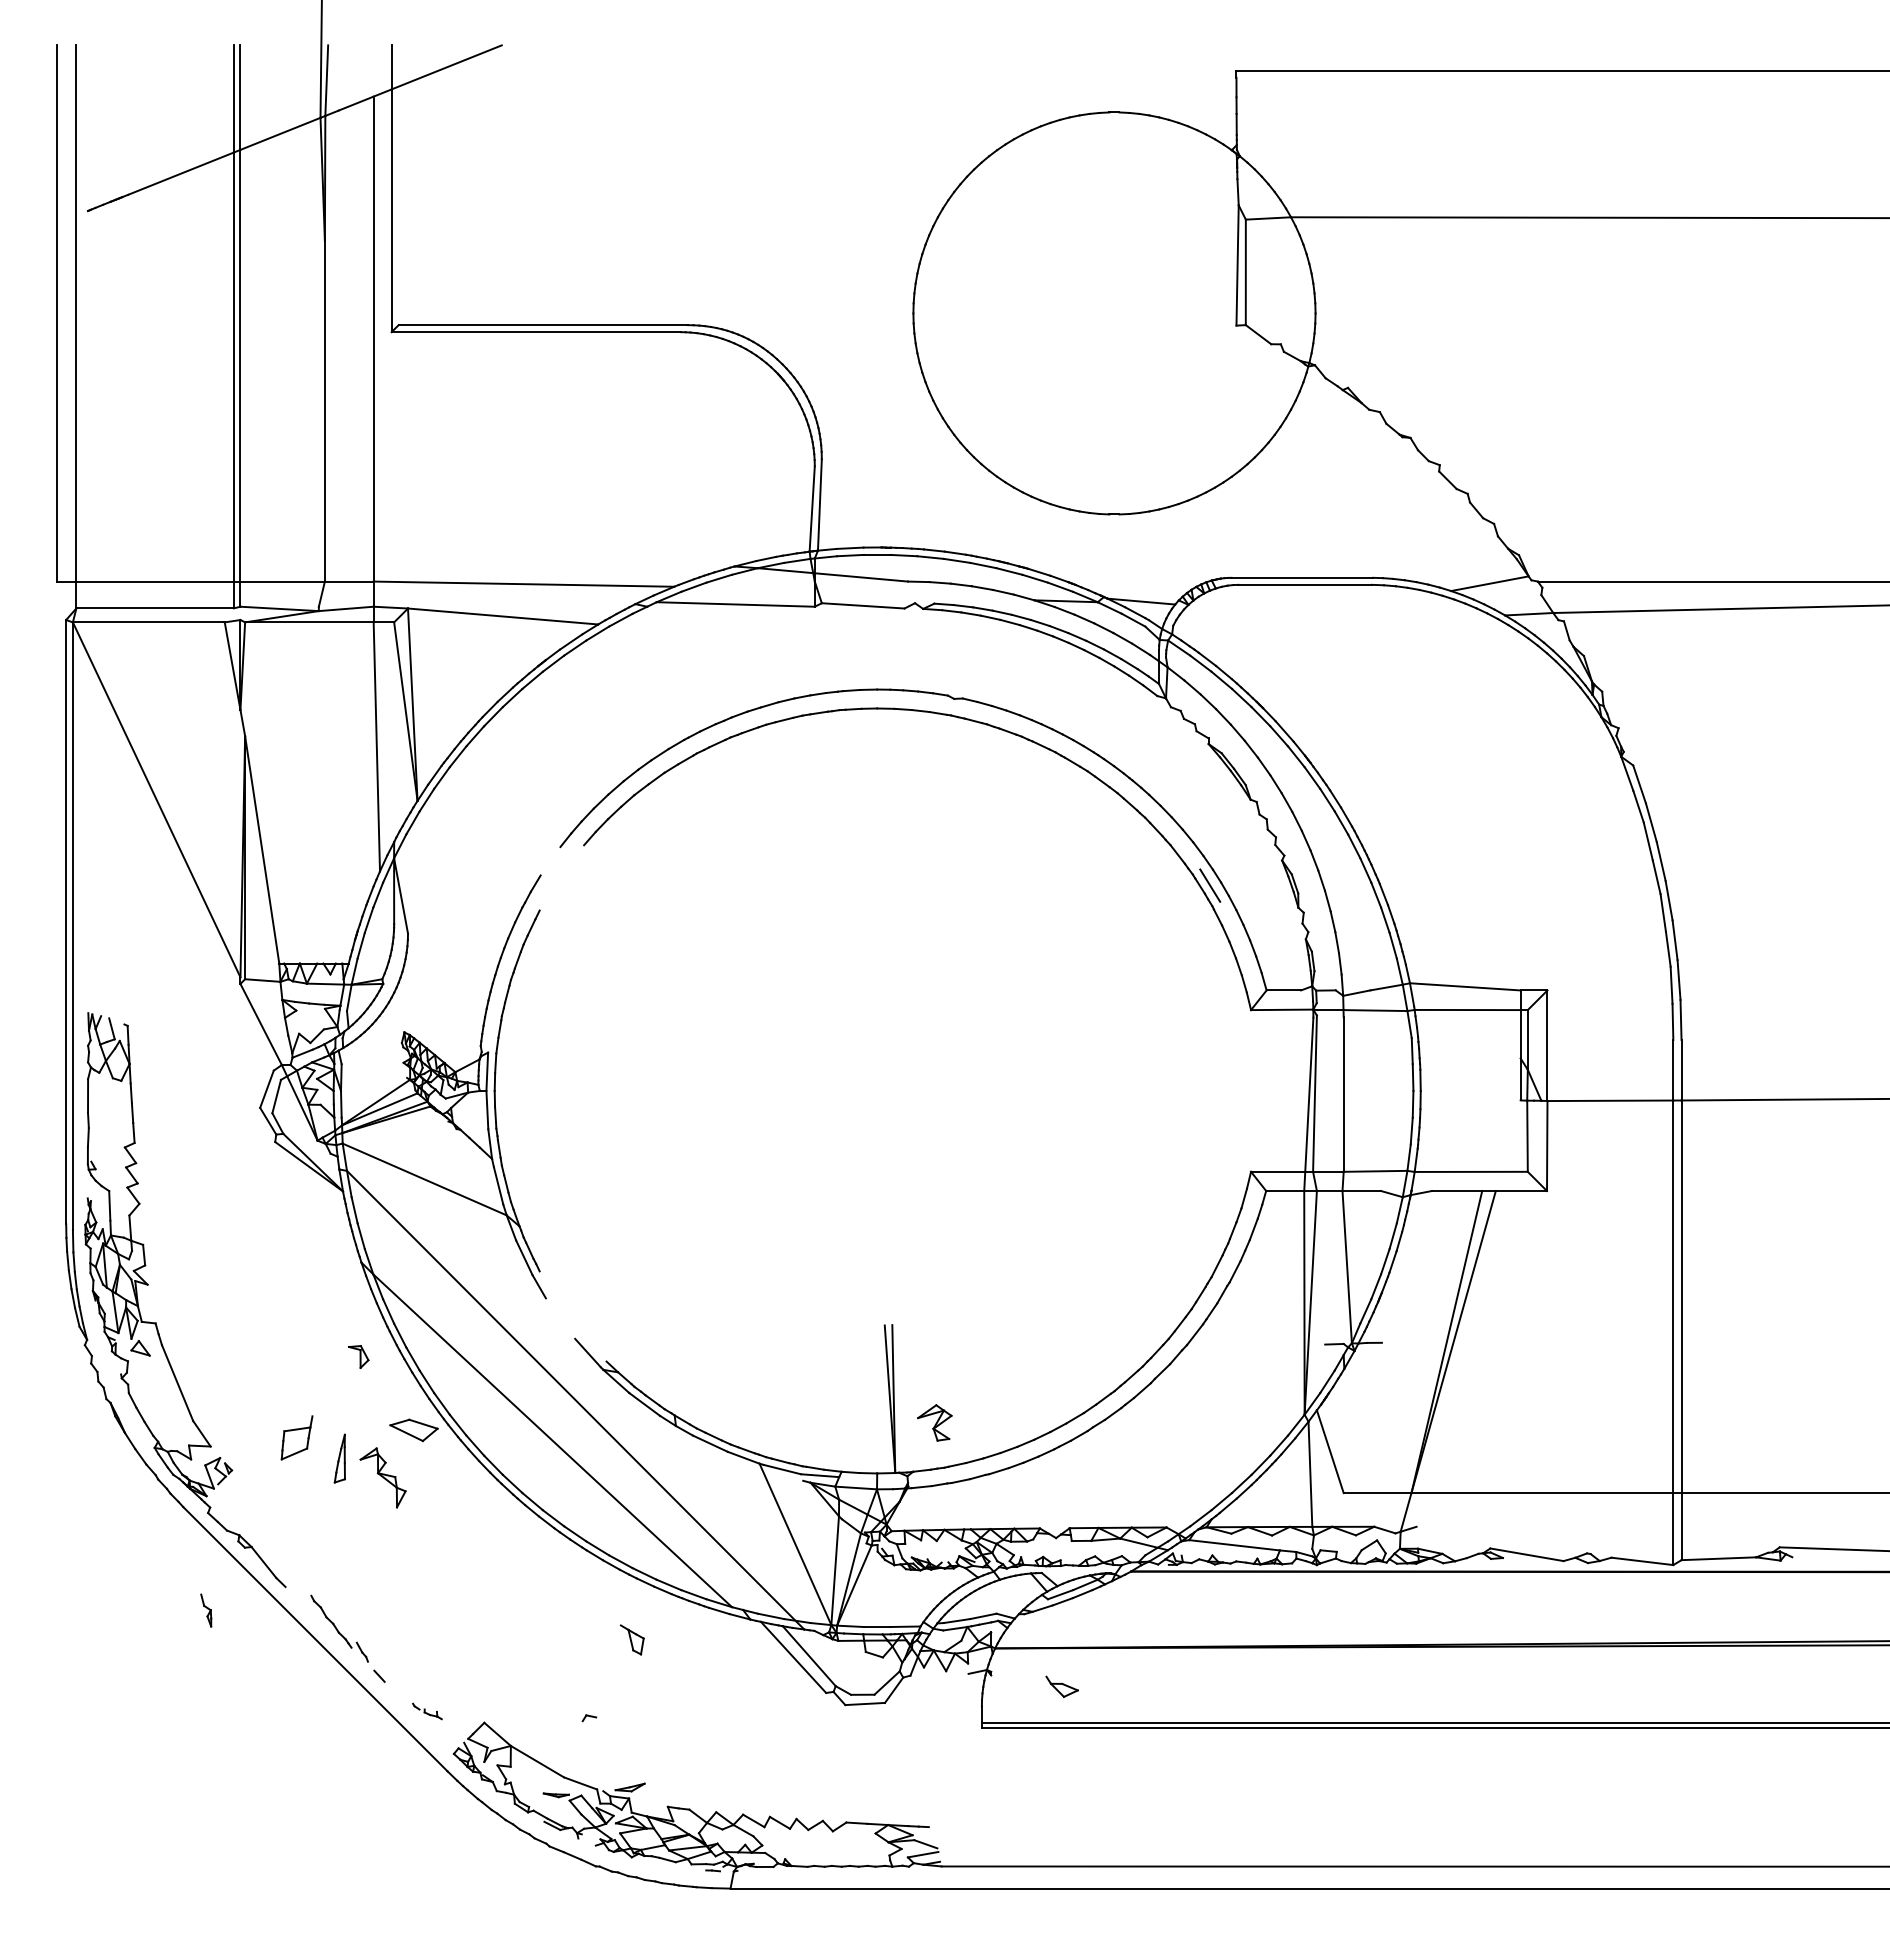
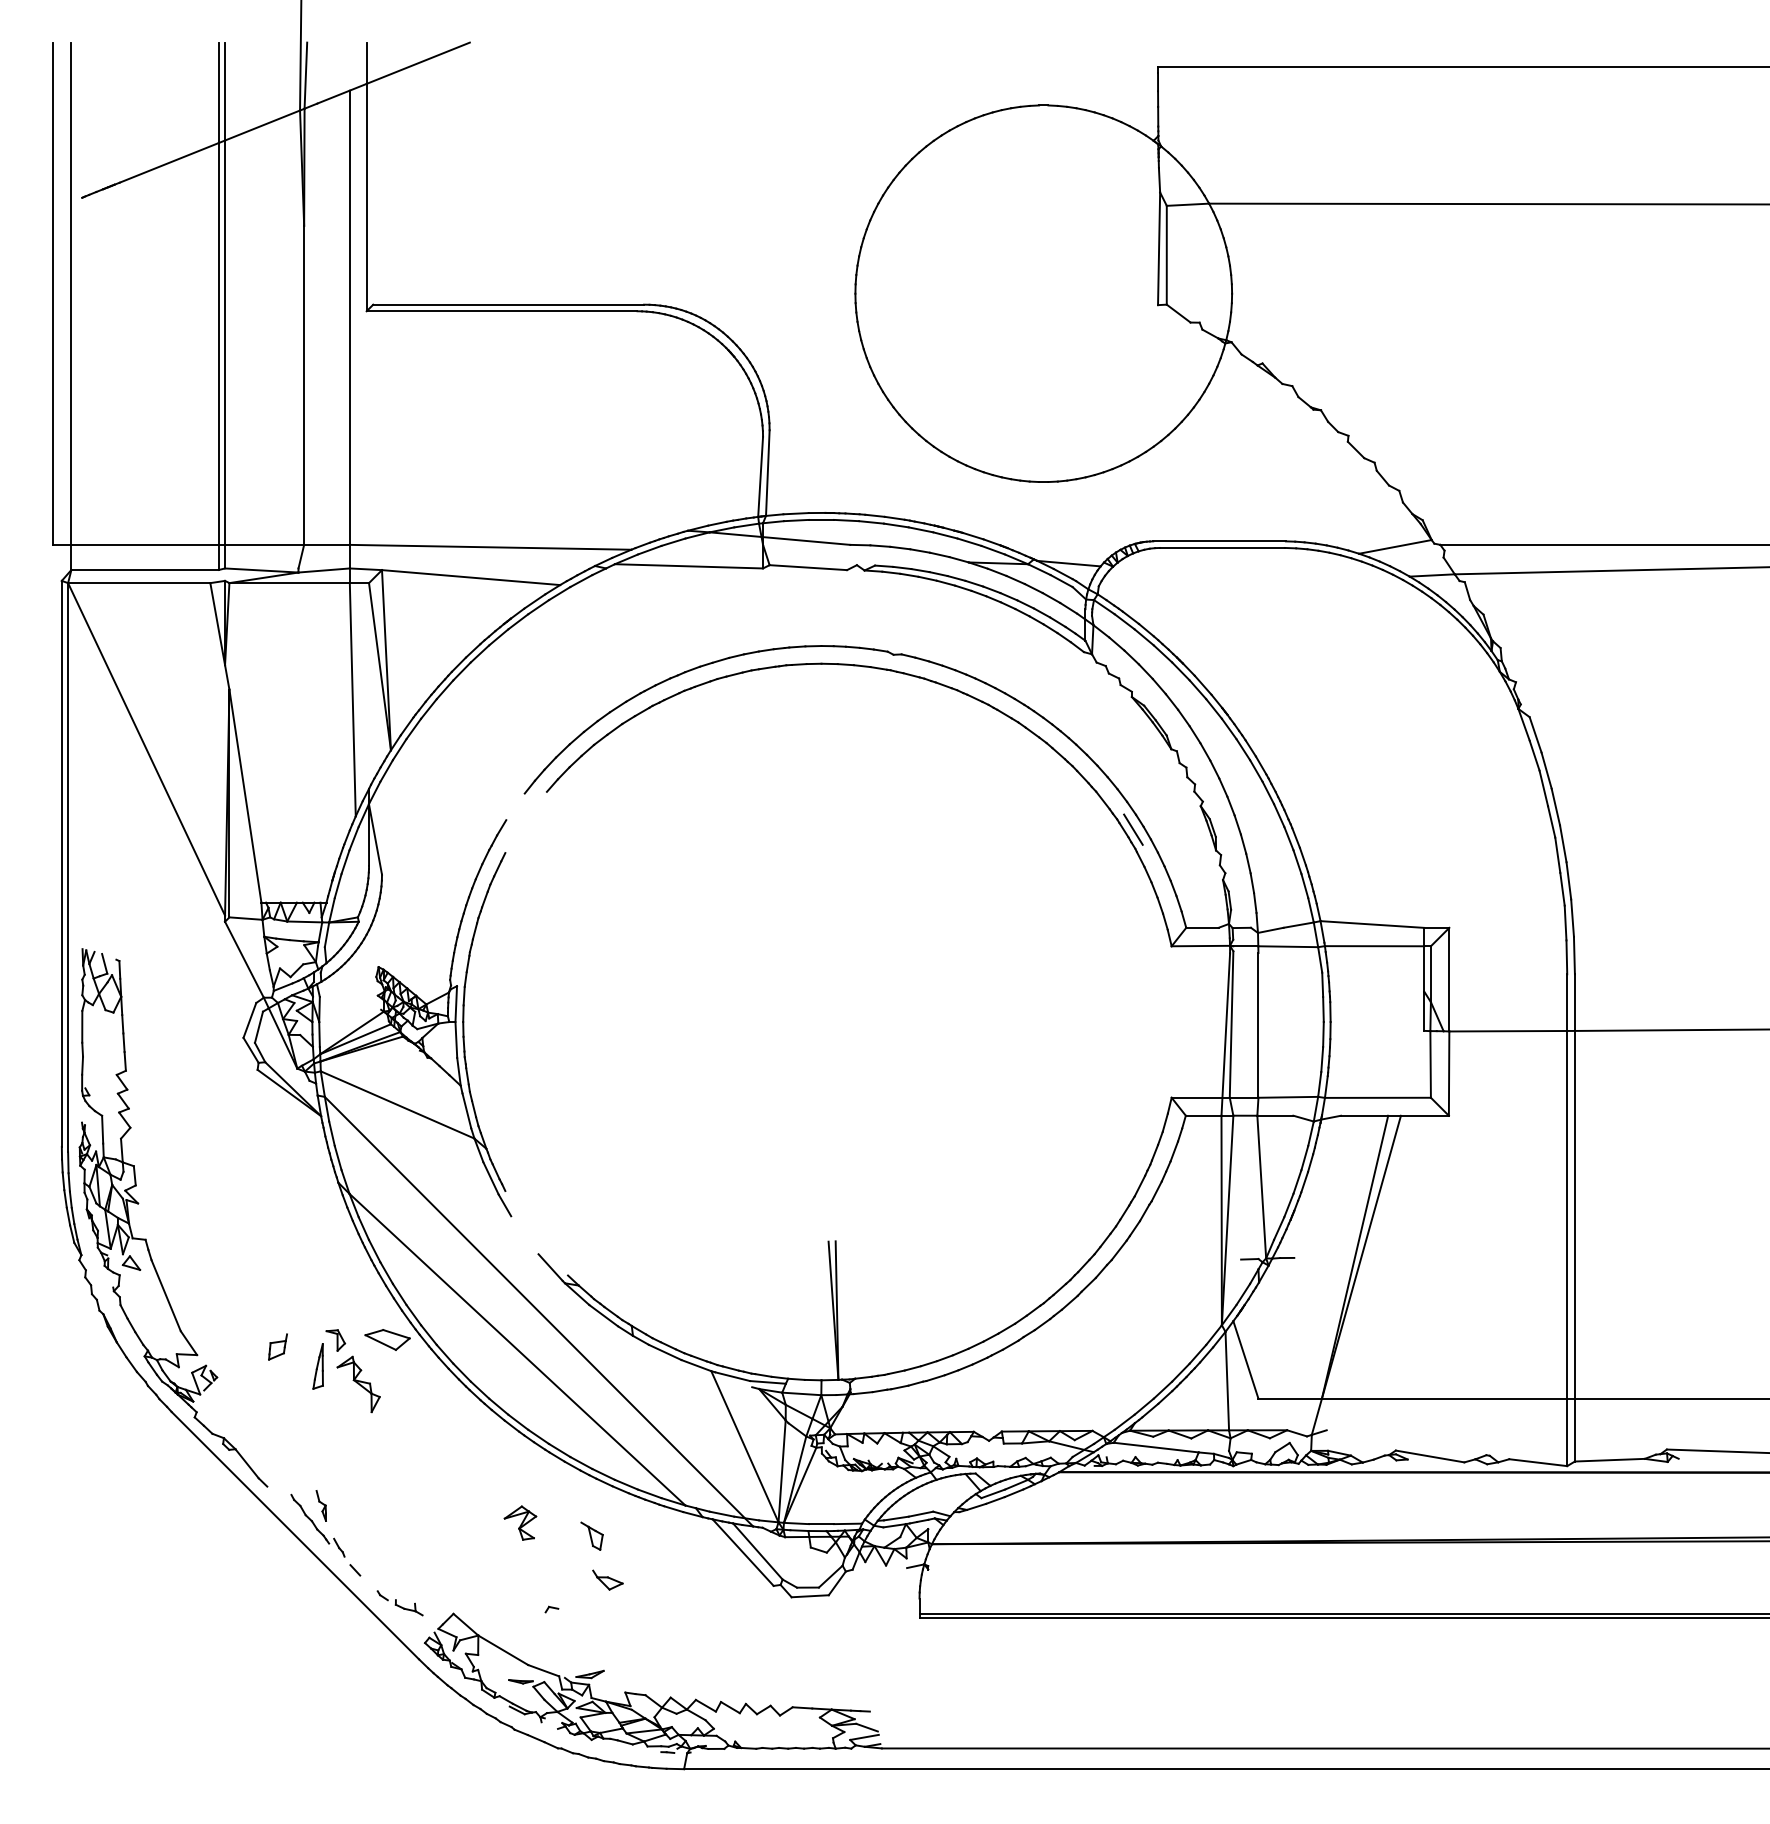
part: (358, 1356) -> (335, 1340), moved
part: (934, 1422) -> (520, 1522), moved
part: (296, 1437) -> (277, 1346), size x0.62
part: (206, 1610) -> (321, 1505), moved
part: (1061, 1686) -> (607, 1579), moved
part: (427, 1711) -> (400, 1603), size x1.67

